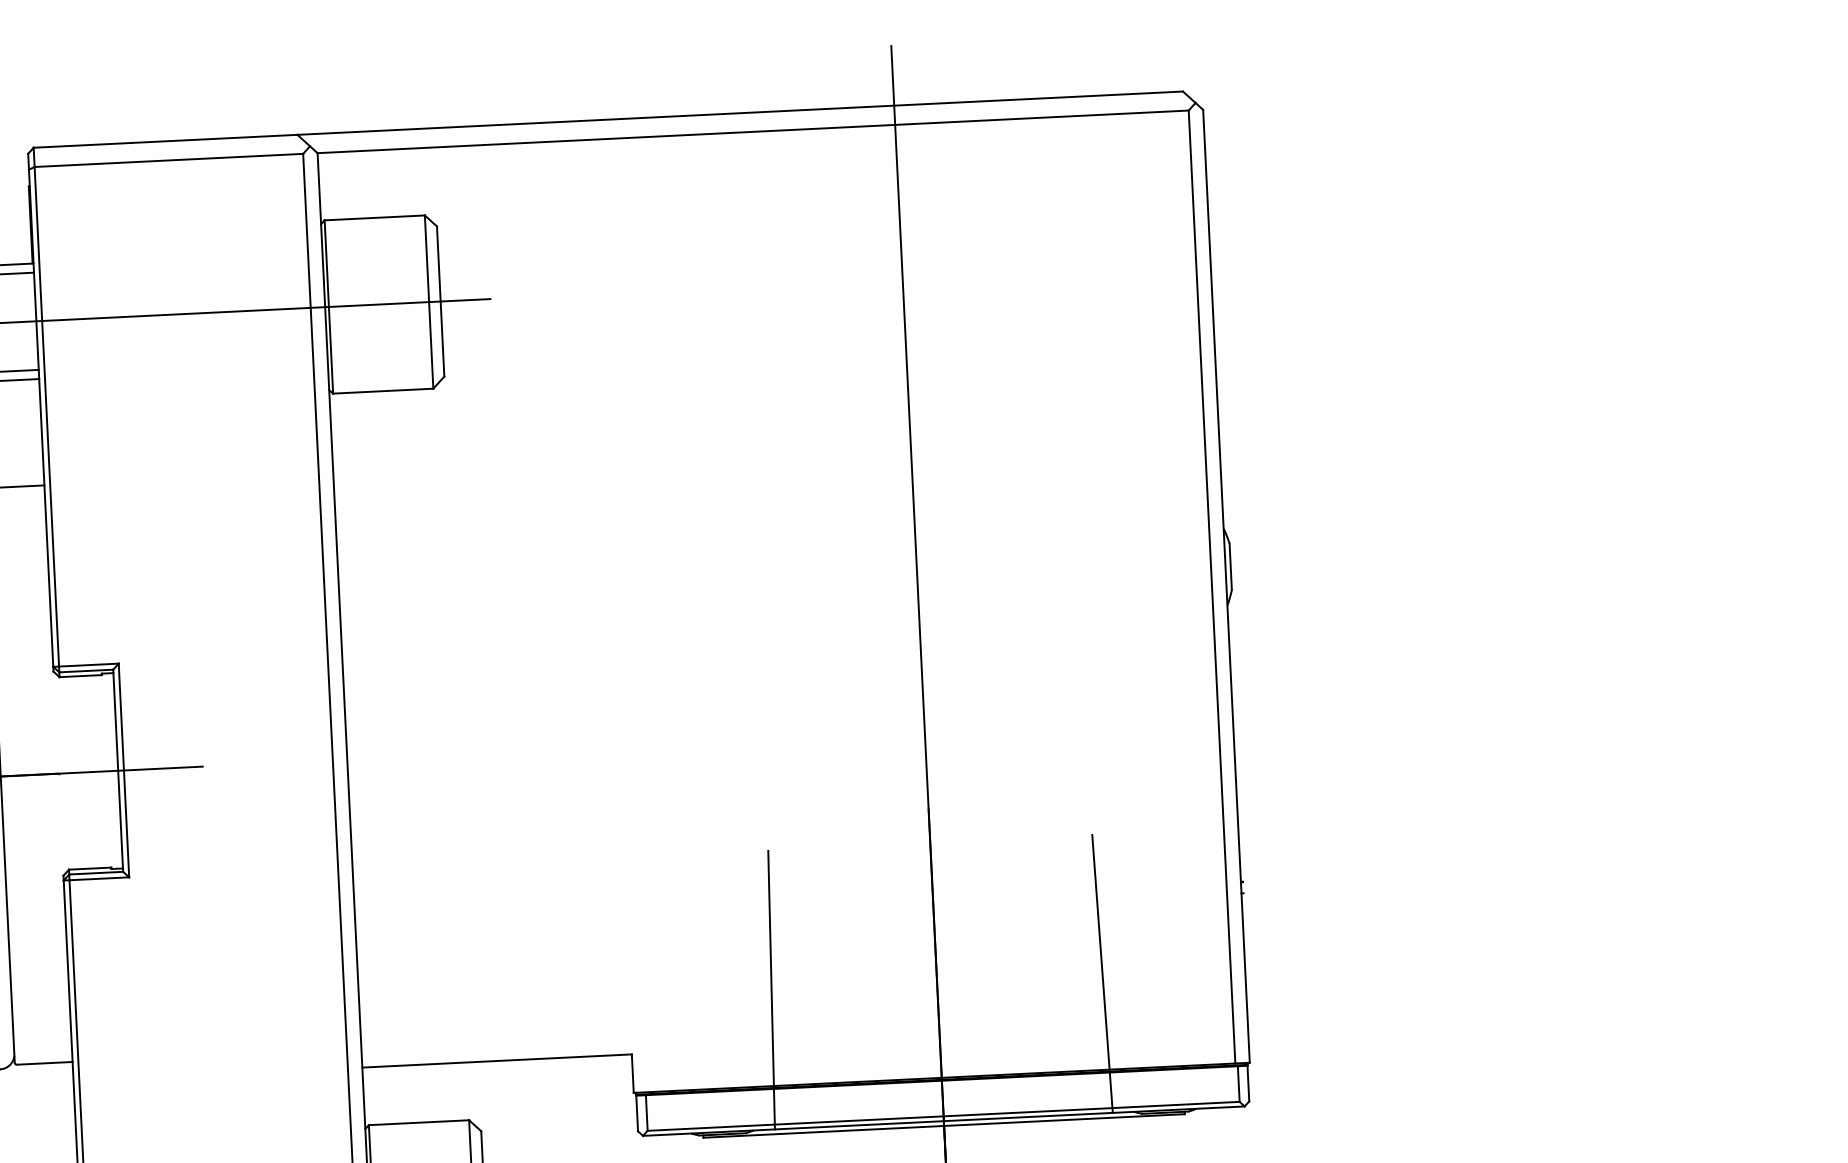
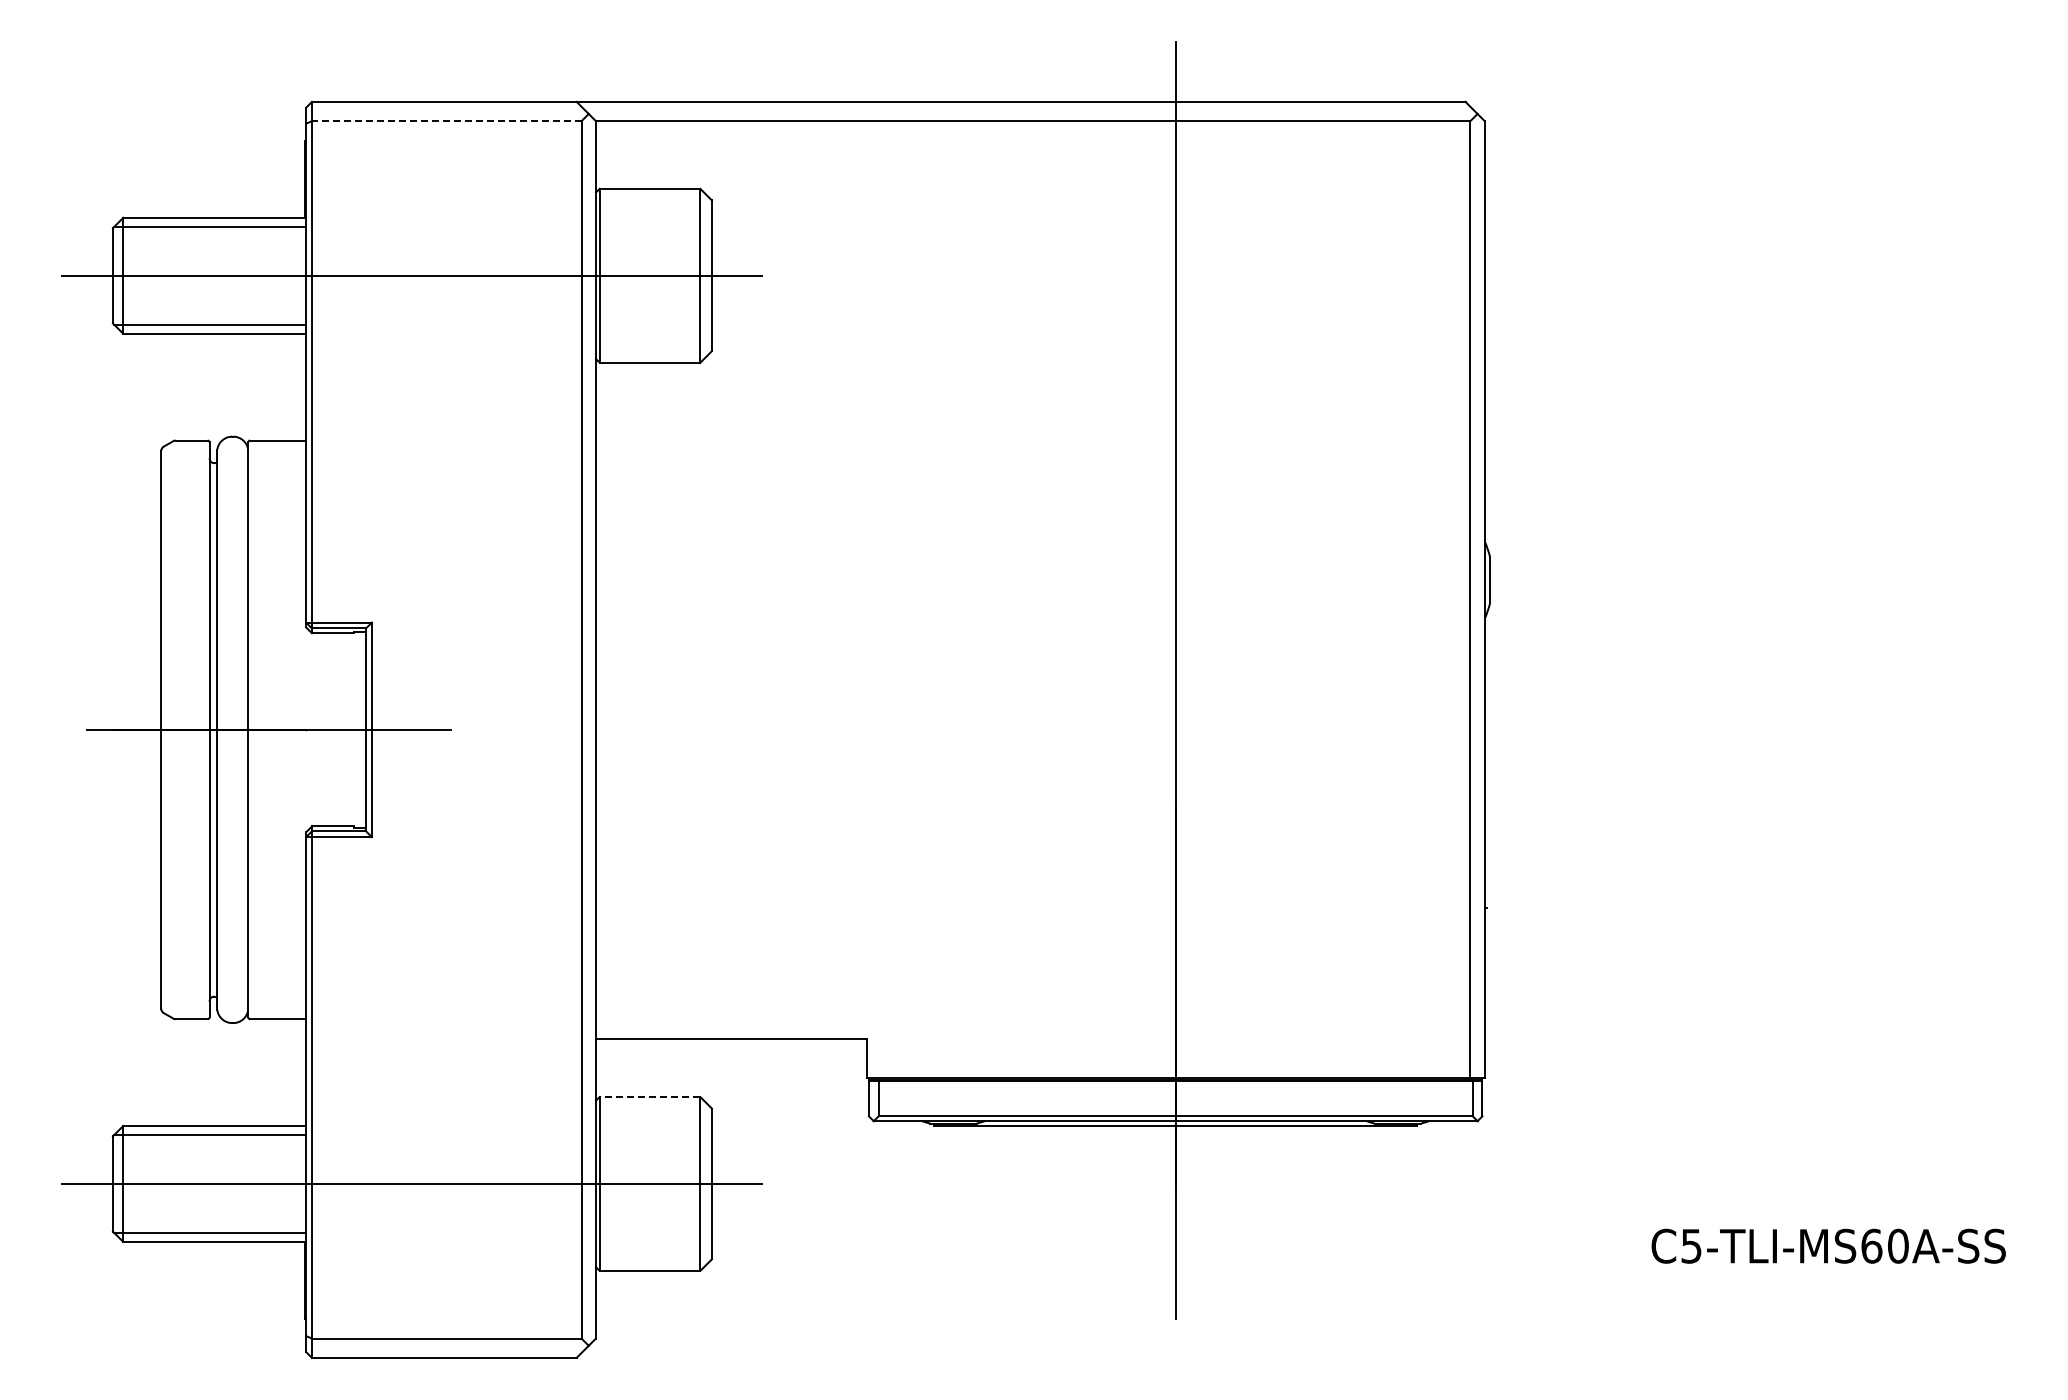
line: (168, 160) -> (446, 121), solid -> dashed
line: (1102, 973) -> (1341, 981), removed
line: (771, 990) -> (1009, 981), removed
line: (418, 1123) -> (649, 1097), solid -> dashed

